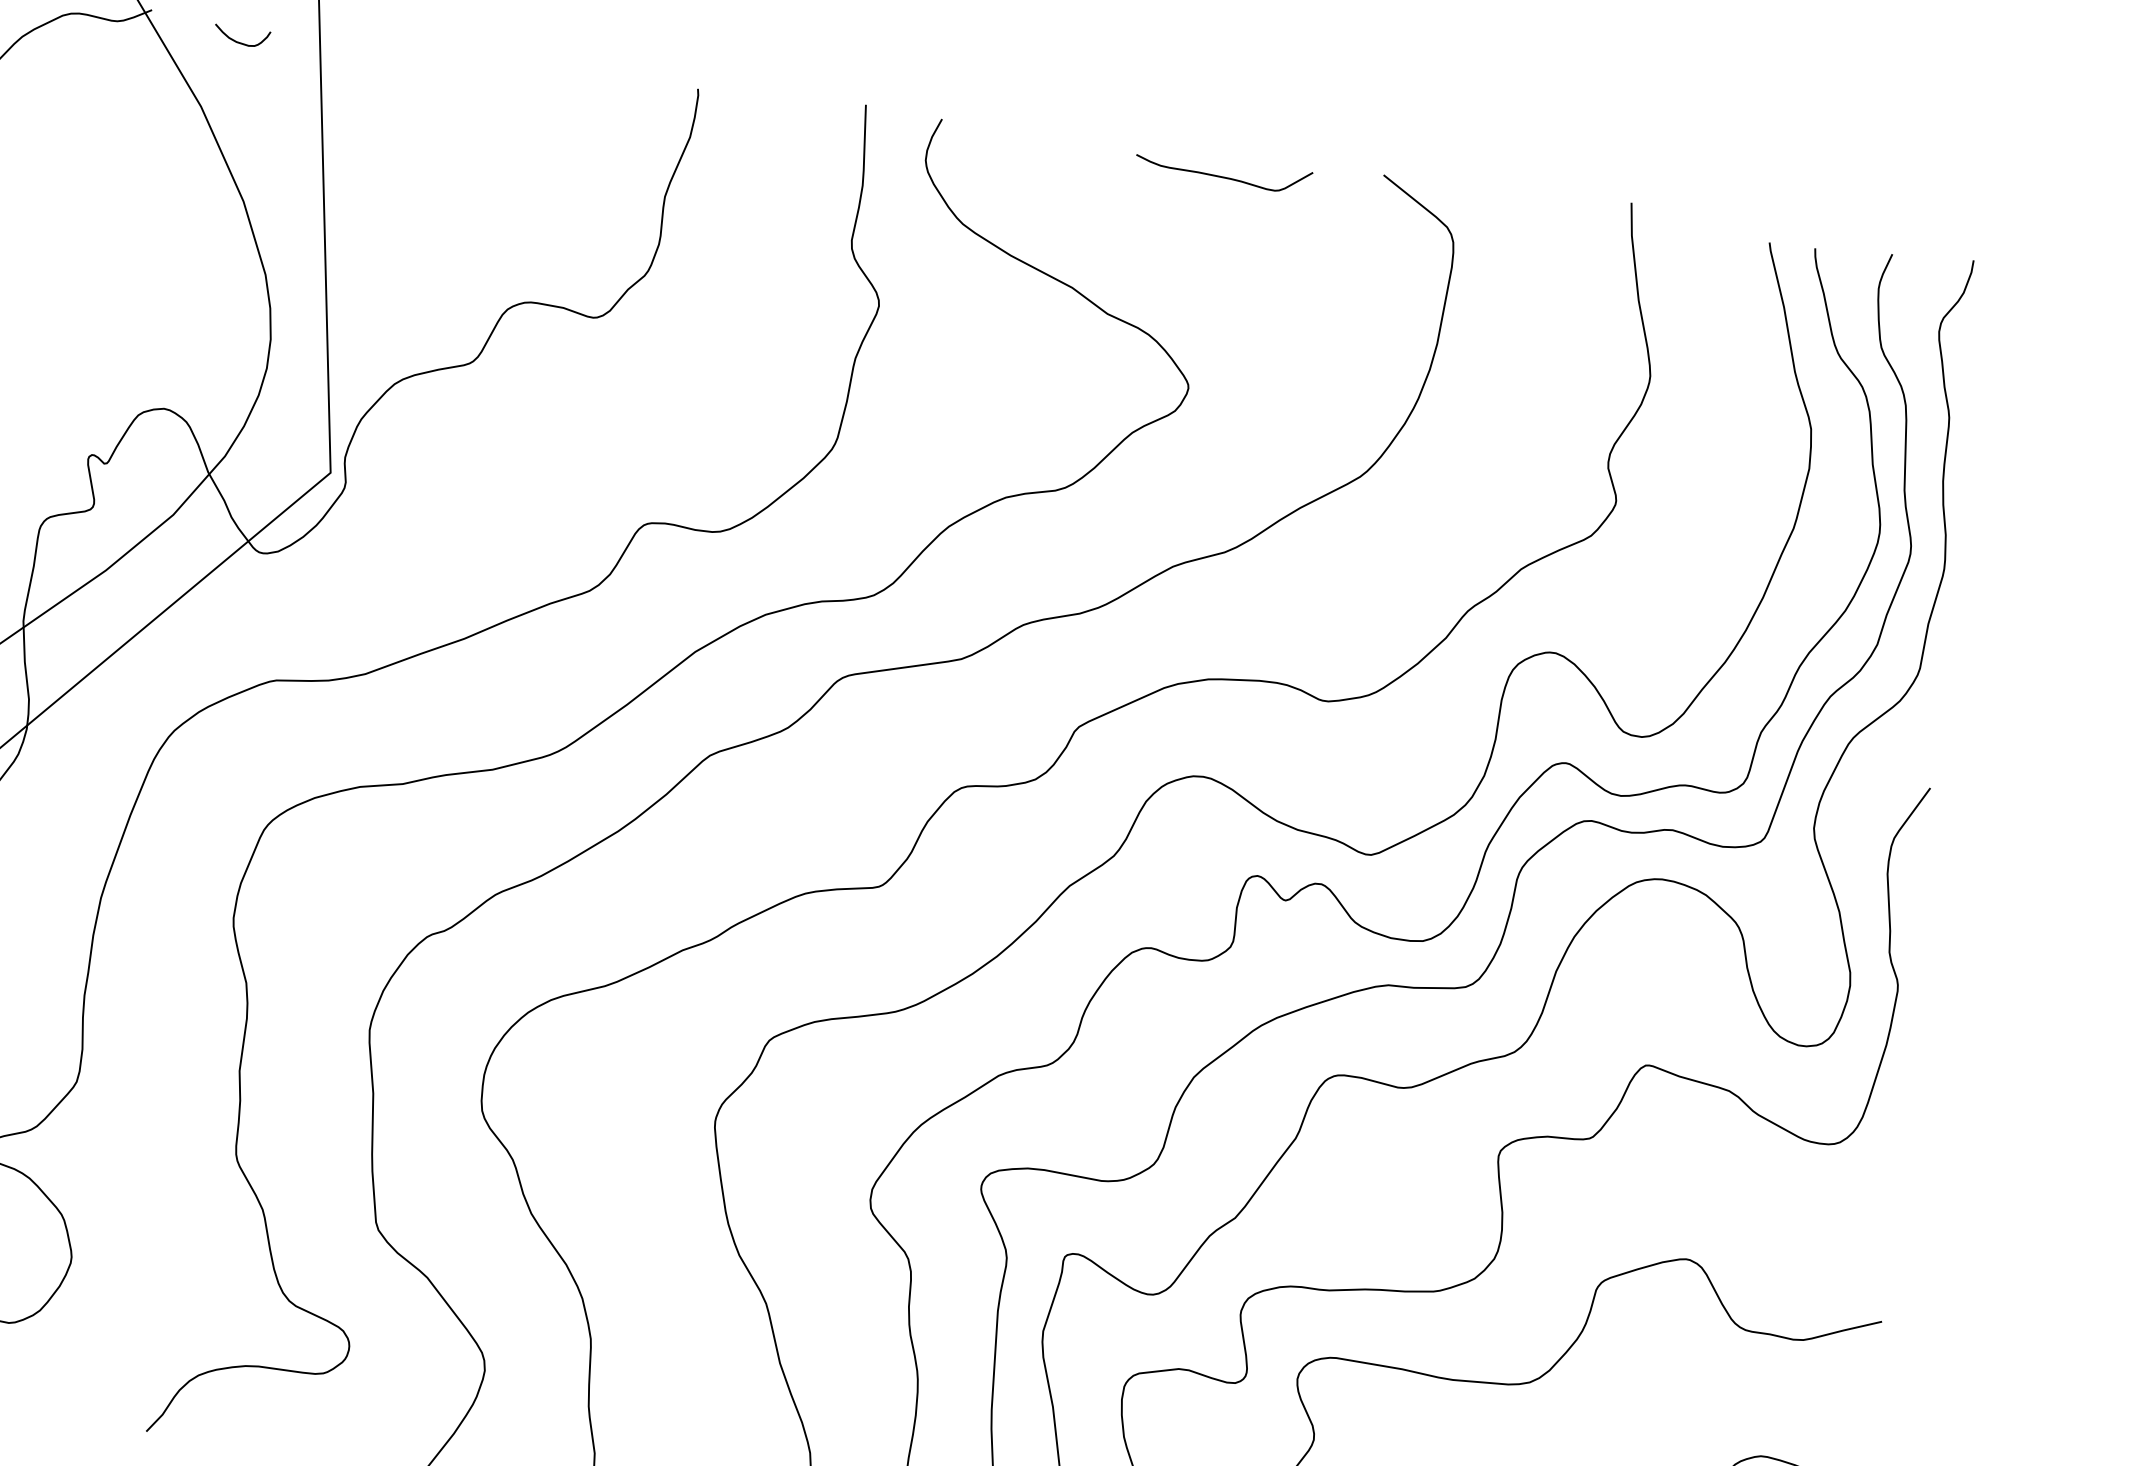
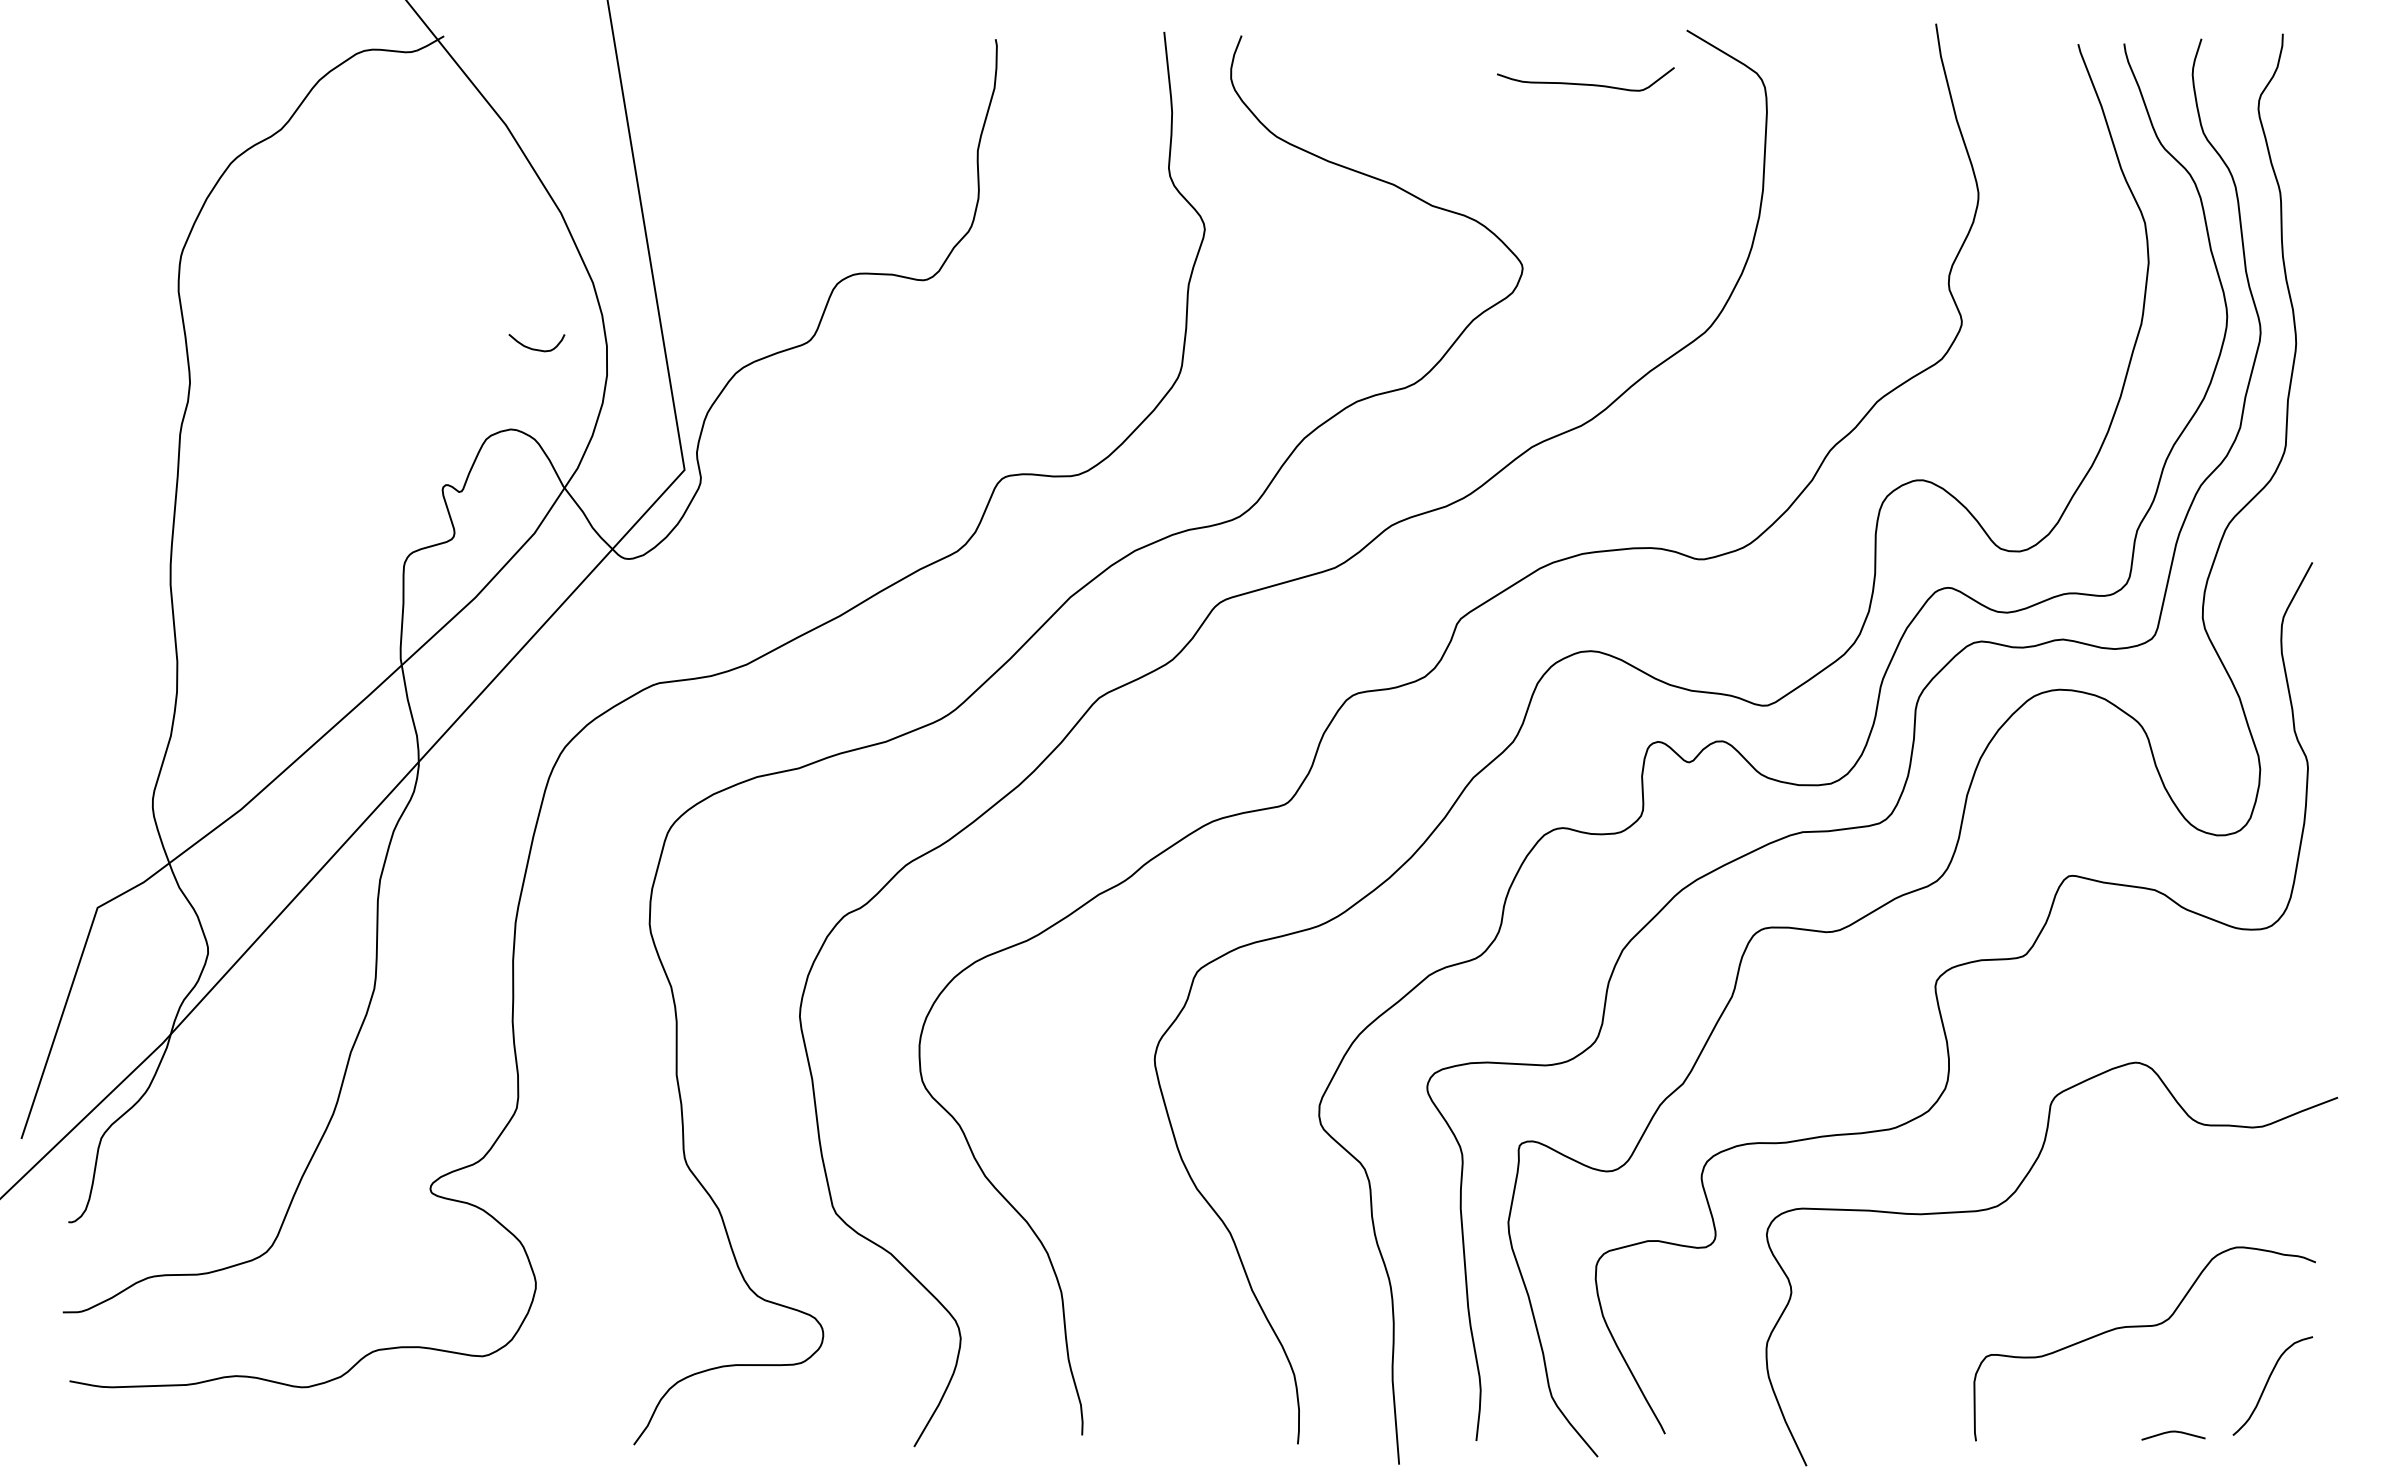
curve: (239, 41) -> (535, 348), moved
curve: (1222, 176) -> (1585, 83), moved

